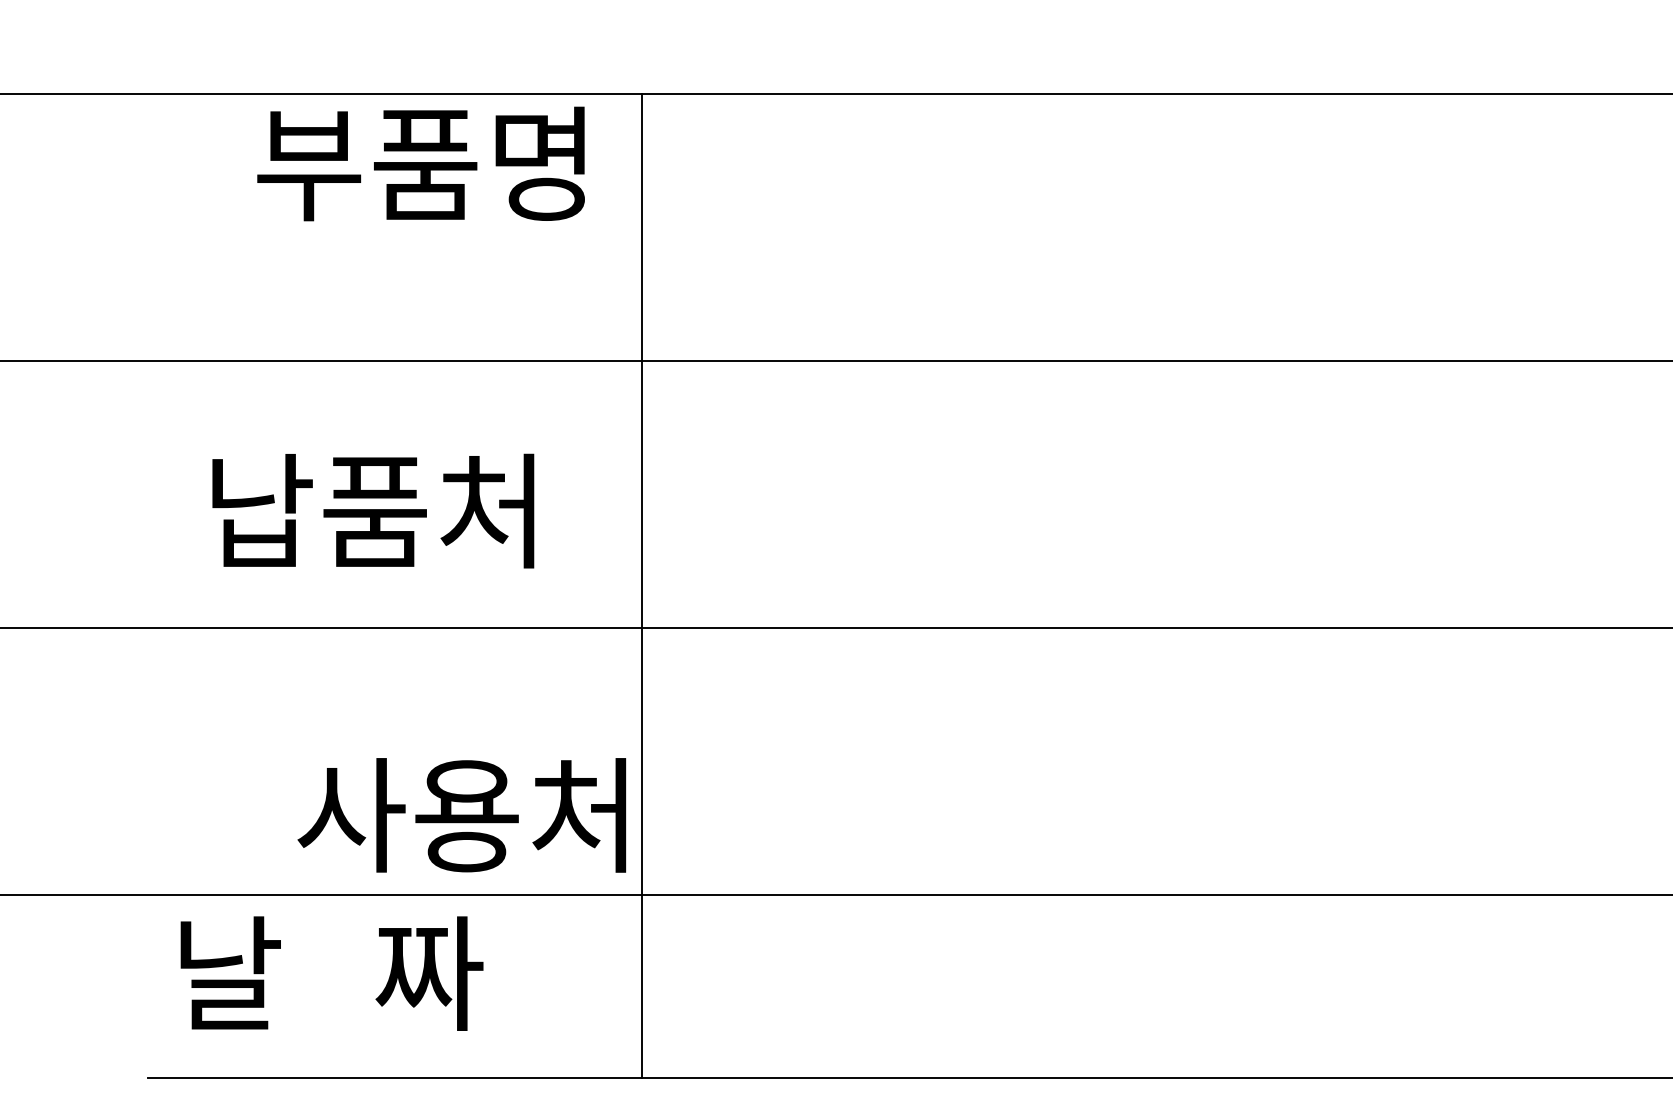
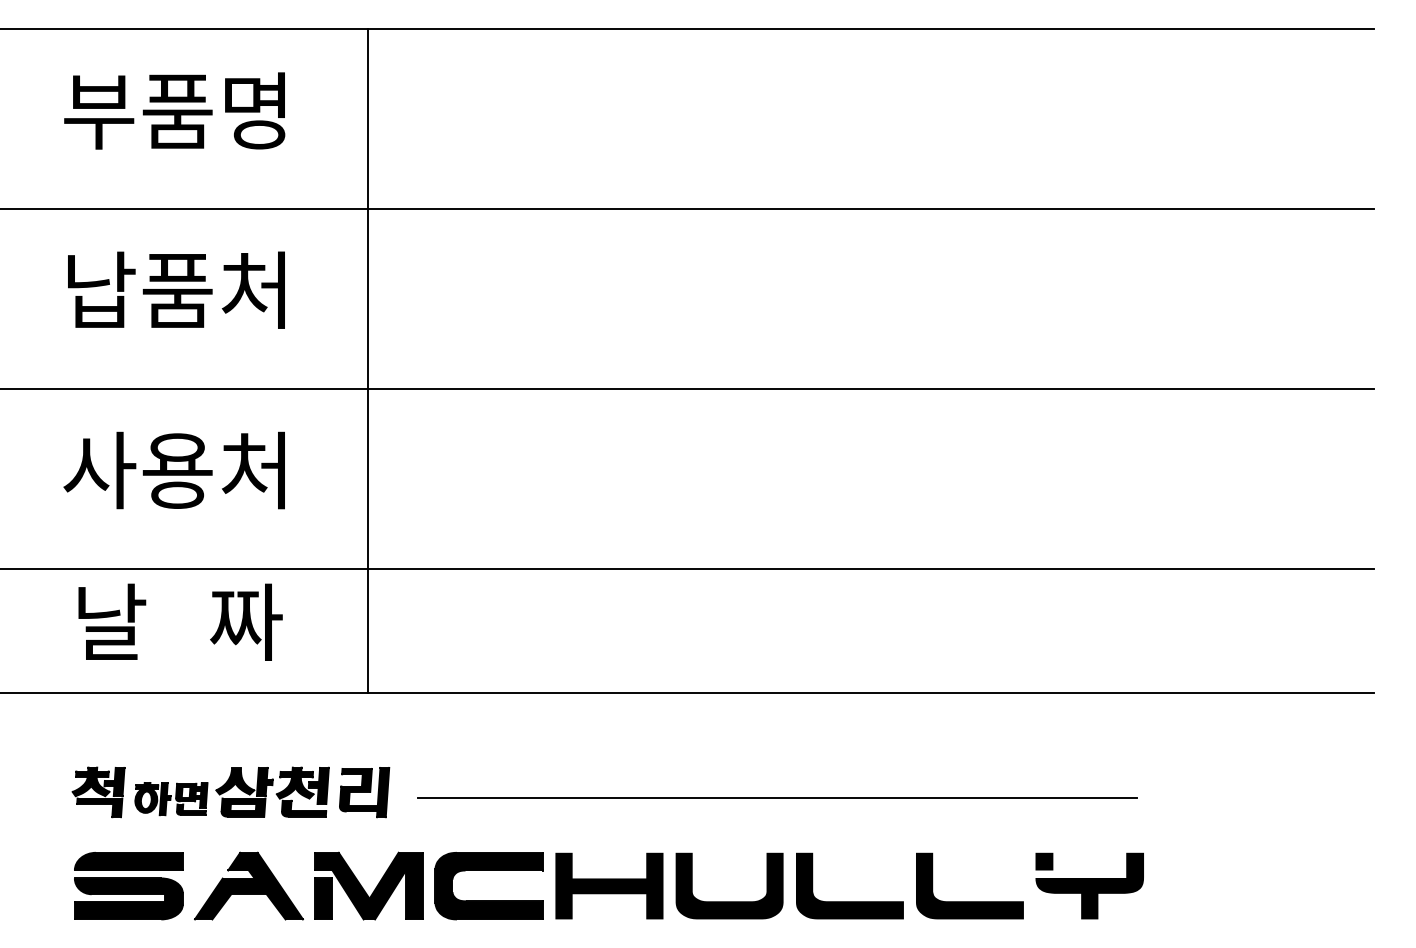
text: (420, 163) -> (174, 110), moved
text: (373, 510) -> (176, 289), moved
line: (641, 585) -> (367, 360), moved
text: (460, 815) -> (173, 470), moved
text: (331, 972) -> (180, 621), moved

